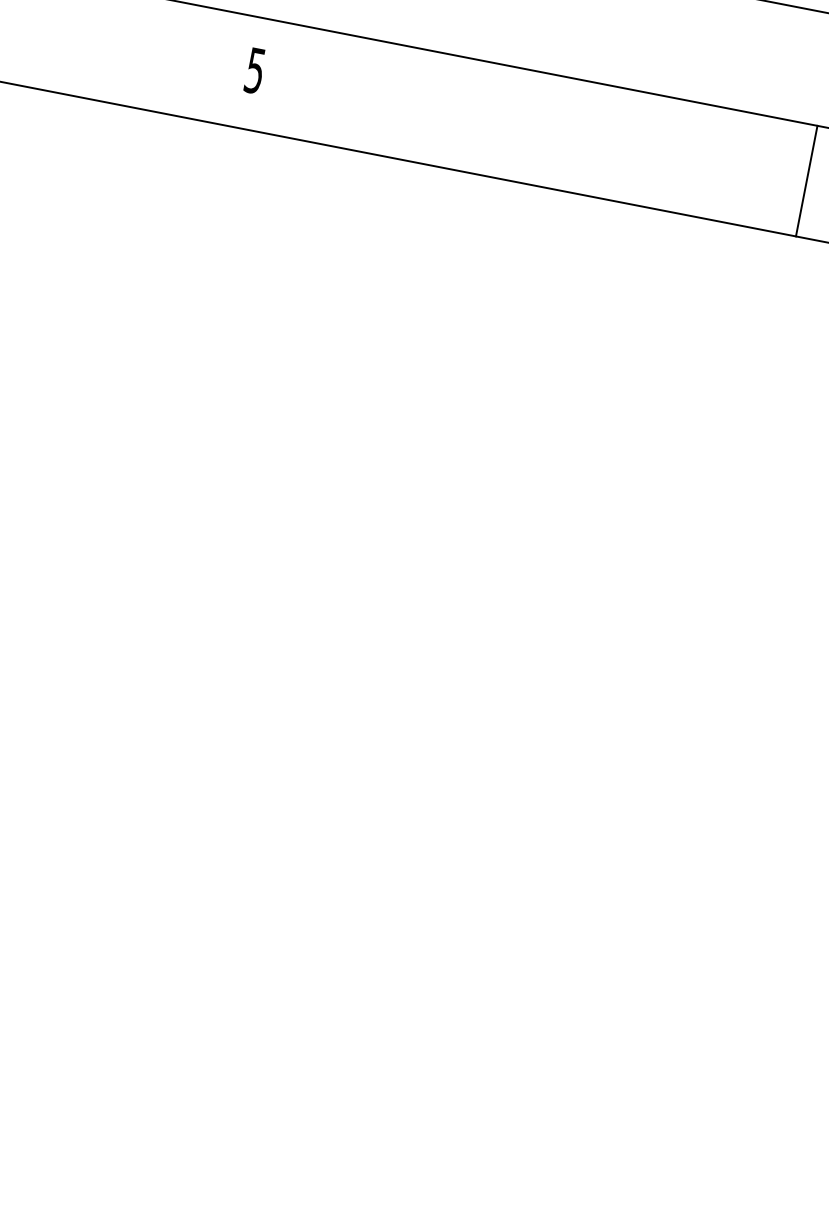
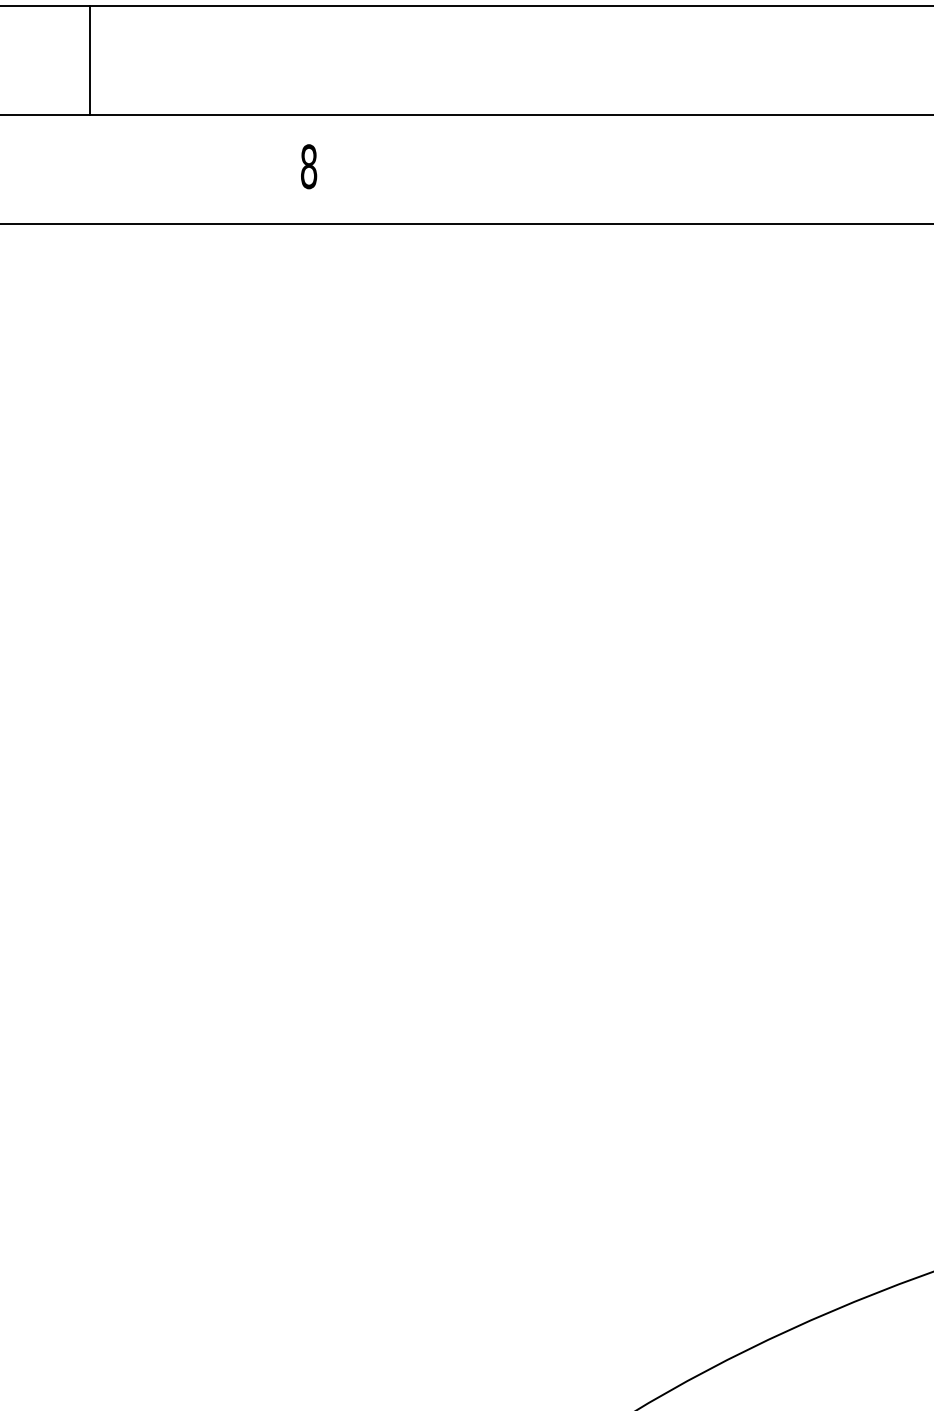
text: (255, 70) -> (309, 166), 5 -> 8
line: (806, 180) -> (852, 169), removed

